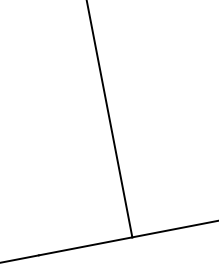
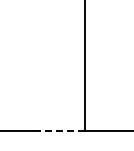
line: (86, 246) -> (60, 131), solid -> dashed

